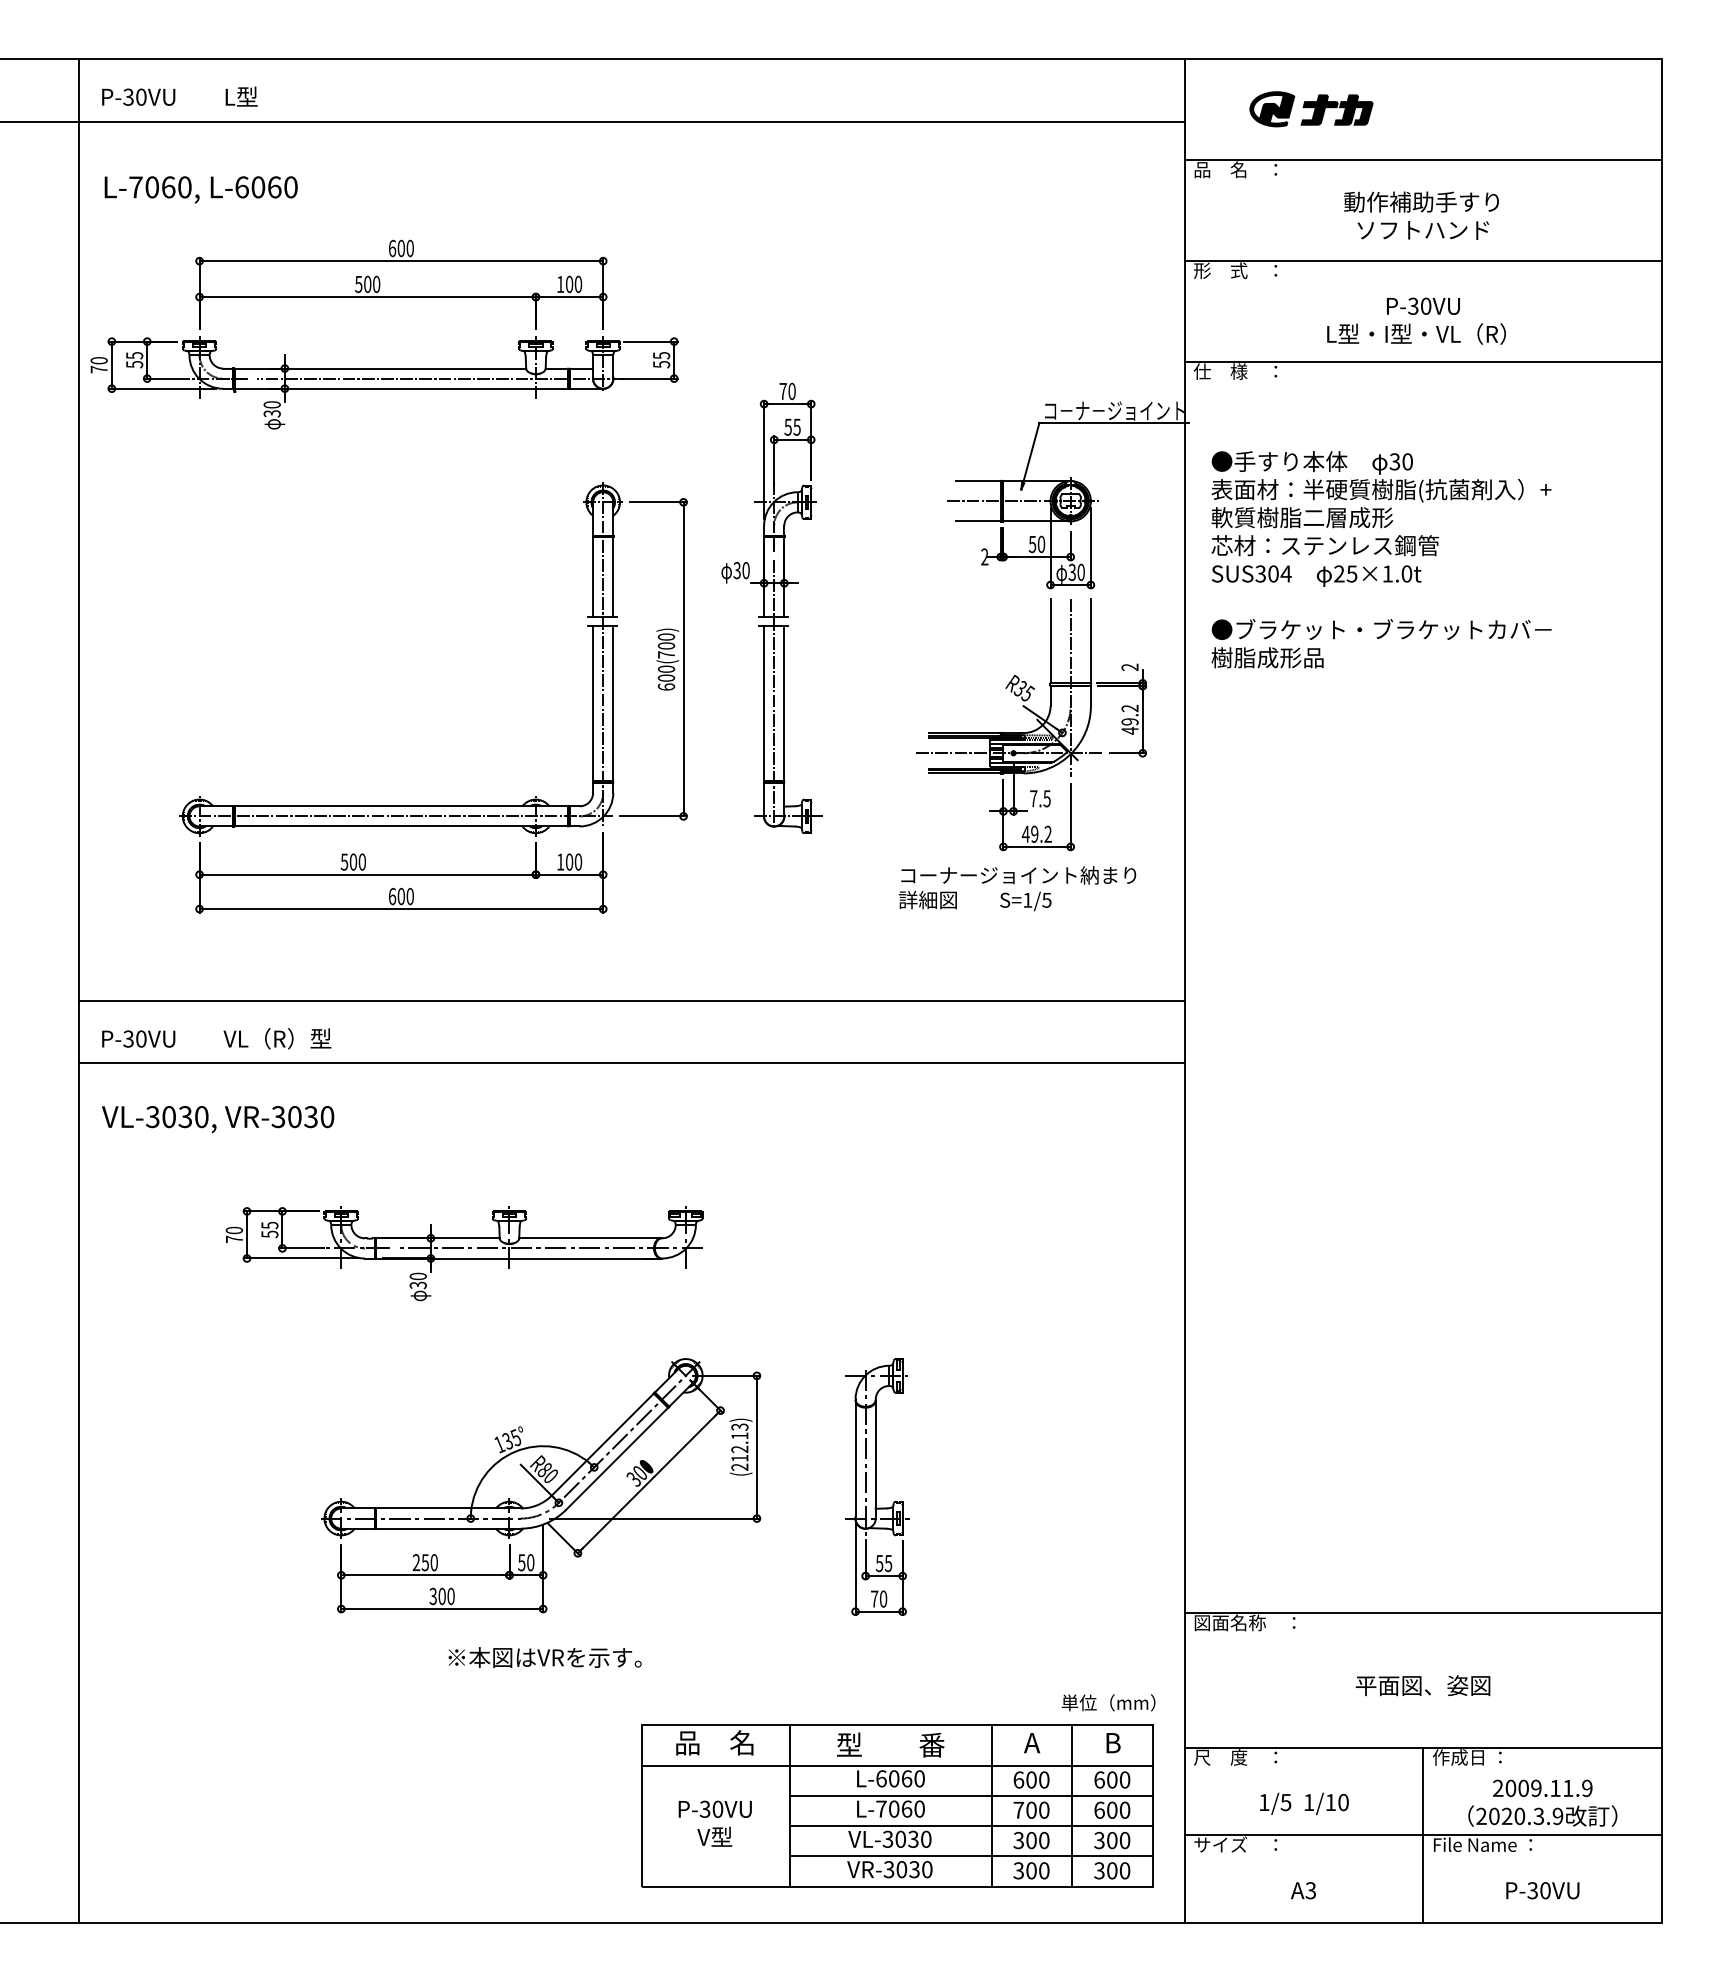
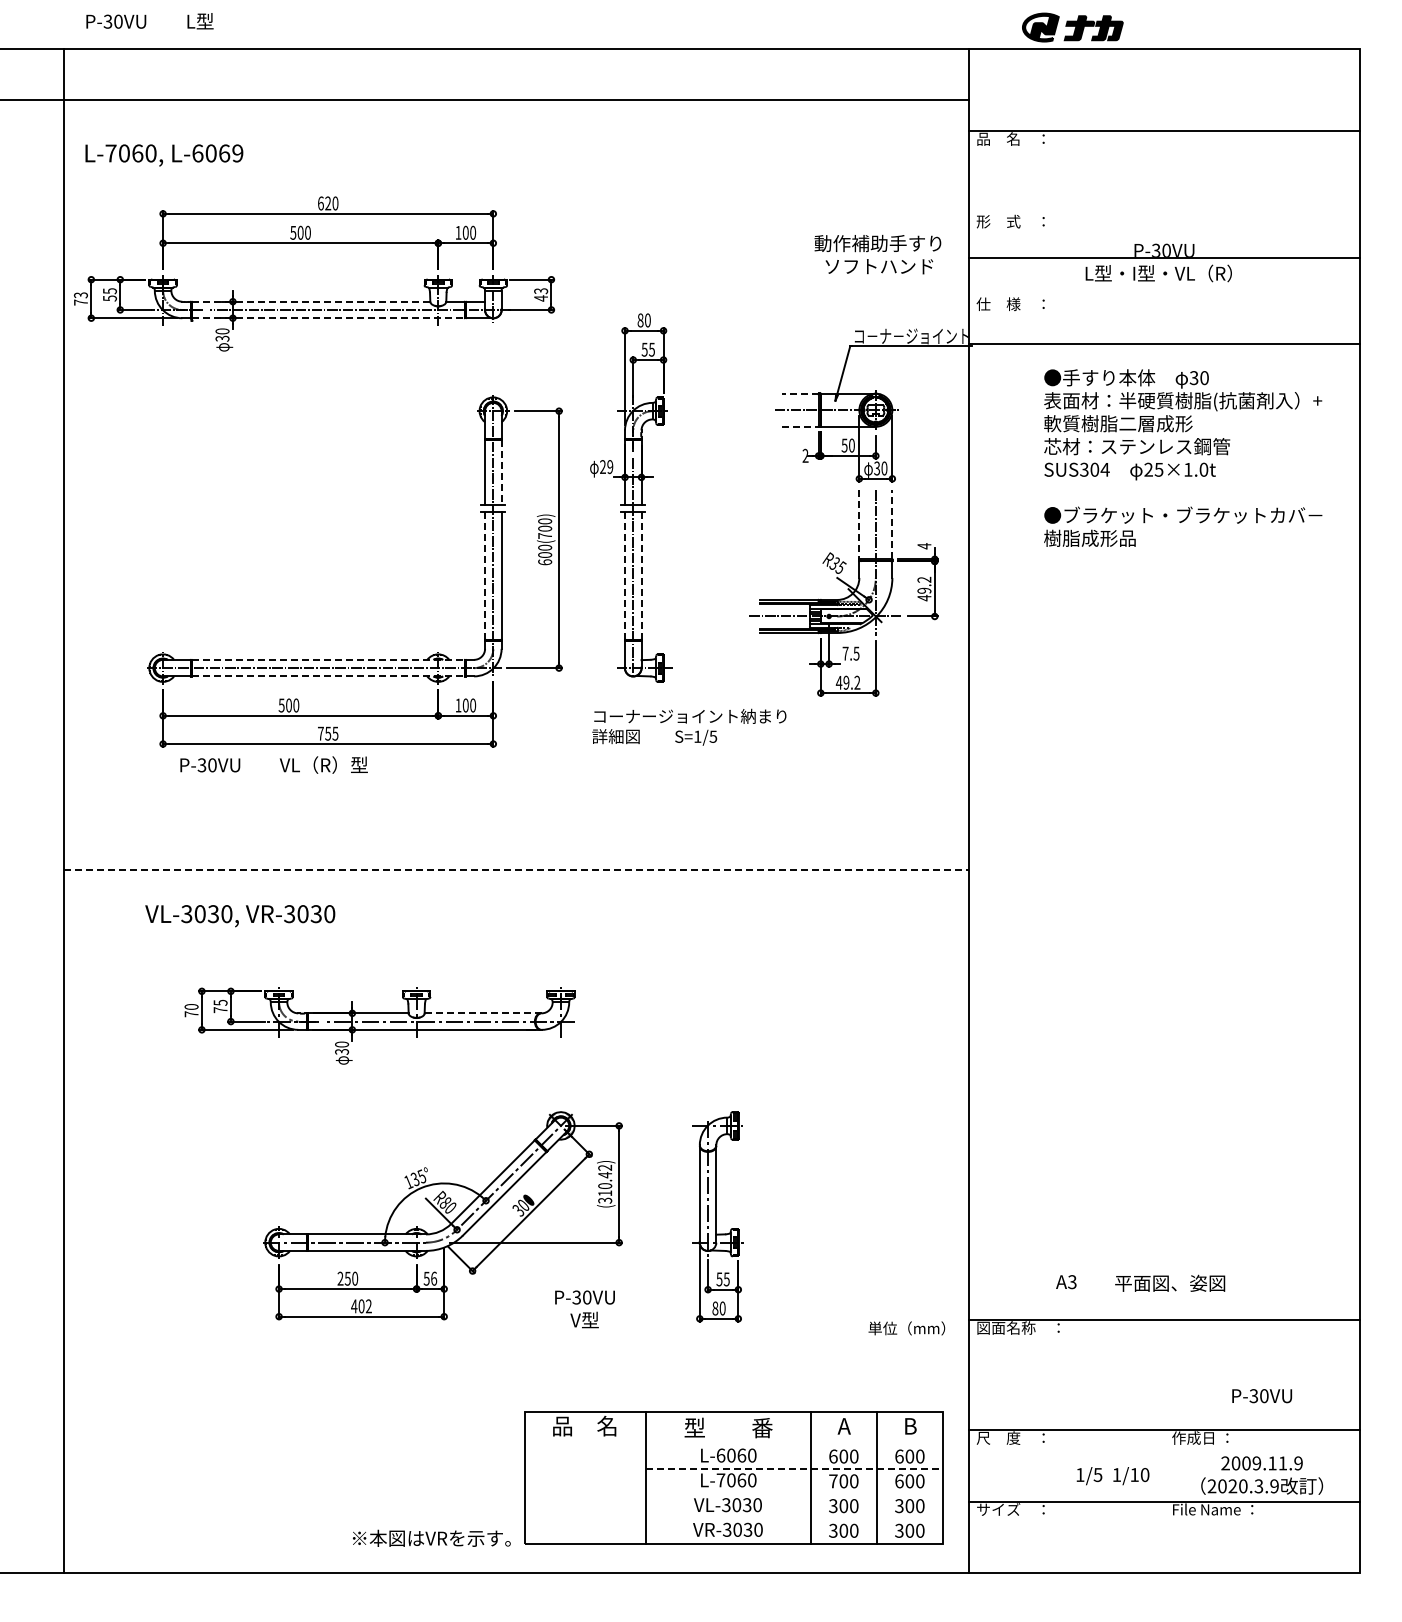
text: (179, 96) -> (149, 21), moved
part: (1311, 109) -> (1072, 27), moved
text: (290, 187) -> (237, 153), L-6060 -> L-6069
text: (1421, 215) -> (877, 254), moved
text: (401, 248) -> (328, 203), 600 -> 620
line: (1423, 260) -> (1164, 257), moved
text: (662, 359) -> (541, 294), 55 -> 43
text: (98, 360) -> (80, 295), 70 -> 73
line: (1423, 362) -> (1164, 344), moved
line: (380, 368) -> (311, 301), solid -> dashed
line: (401, 389) -> (328, 318), solid -> dashed
text: (783, 391) -> (640, 320), 70 -> 80
line: (978, 480) -> (800, 393), solid -> dashed
line: (978, 521) -> (800, 426), solid -> dashed
text: (1381, 558) -> (1183, 457), moved
text: (741, 571) -> (606, 467), 30 -> 29
line: (613, 577) -> (501, 472), solid -> dashed
line: (1050, 640) -> (859, 524), solid -> dashed
line: (1091, 640) -> (892, 524), solid -> dashed
text: (1130, 667) -> (924, 546), 2 -> 4
line: (593, 703) -> (485, 575), solid -> dashed
line: (764, 703) -> (625, 575), solid -> dashed
line: (784, 703) -> (641, 575), solid -> dashed
line: (401, 805) -> (328, 659), solid -> dashed
line: (401, 826) -> (328, 676), solid -> dashed
text: (1017, 887) -> (689, 726), moved
text: (401, 896) -> (328, 733), 600 -> 755
line: (631, 1001) -> (516, 819), removed
text: (215, 1038) -> (273, 764), moved
line: (632, 1063) -> (517, 870), solid -> dashed
text: (218, 1119) -> (240, 916), moved
text: (269, 1234) -> (220, 1010), 55 -> 75
line: (591, 1238) -> (483, 1013), solid -> dashed
text: (740, 1446) -> (605, 1183), (212.13) -> (310.42)
text: (531, 1562) -> (434, 1278), 50 -> 56
text: (442, 1596) -> (361, 1306), 300 -> 402
text: (874, 1599) -> (715, 1308), 70 -> 80
text: (544, 1656) -> (431, 1537), moved
text: (1423, 1684) -> (1170, 1282), moved
text: (1108, 1702) -> (906, 1328), moved
line: (896, 1765) -> (733, 1444), removed
line: (971, 1795) -> (794, 1469), solid -> dashed
text: (1303, 1804) -> (1112, 1476), moved
text: (714, 1823) -> (584, 1309), moved
line: (971, 1826) -> (794, 1494), removed
line: (1423, 1834) -> (1164, 1501), removed
line: (971, 1856) -> (794, 1519), removed
text: (1303, 1891) -> (1066, 1282), moved
text: (1543, 1891) -> (1262, 1396), moved

